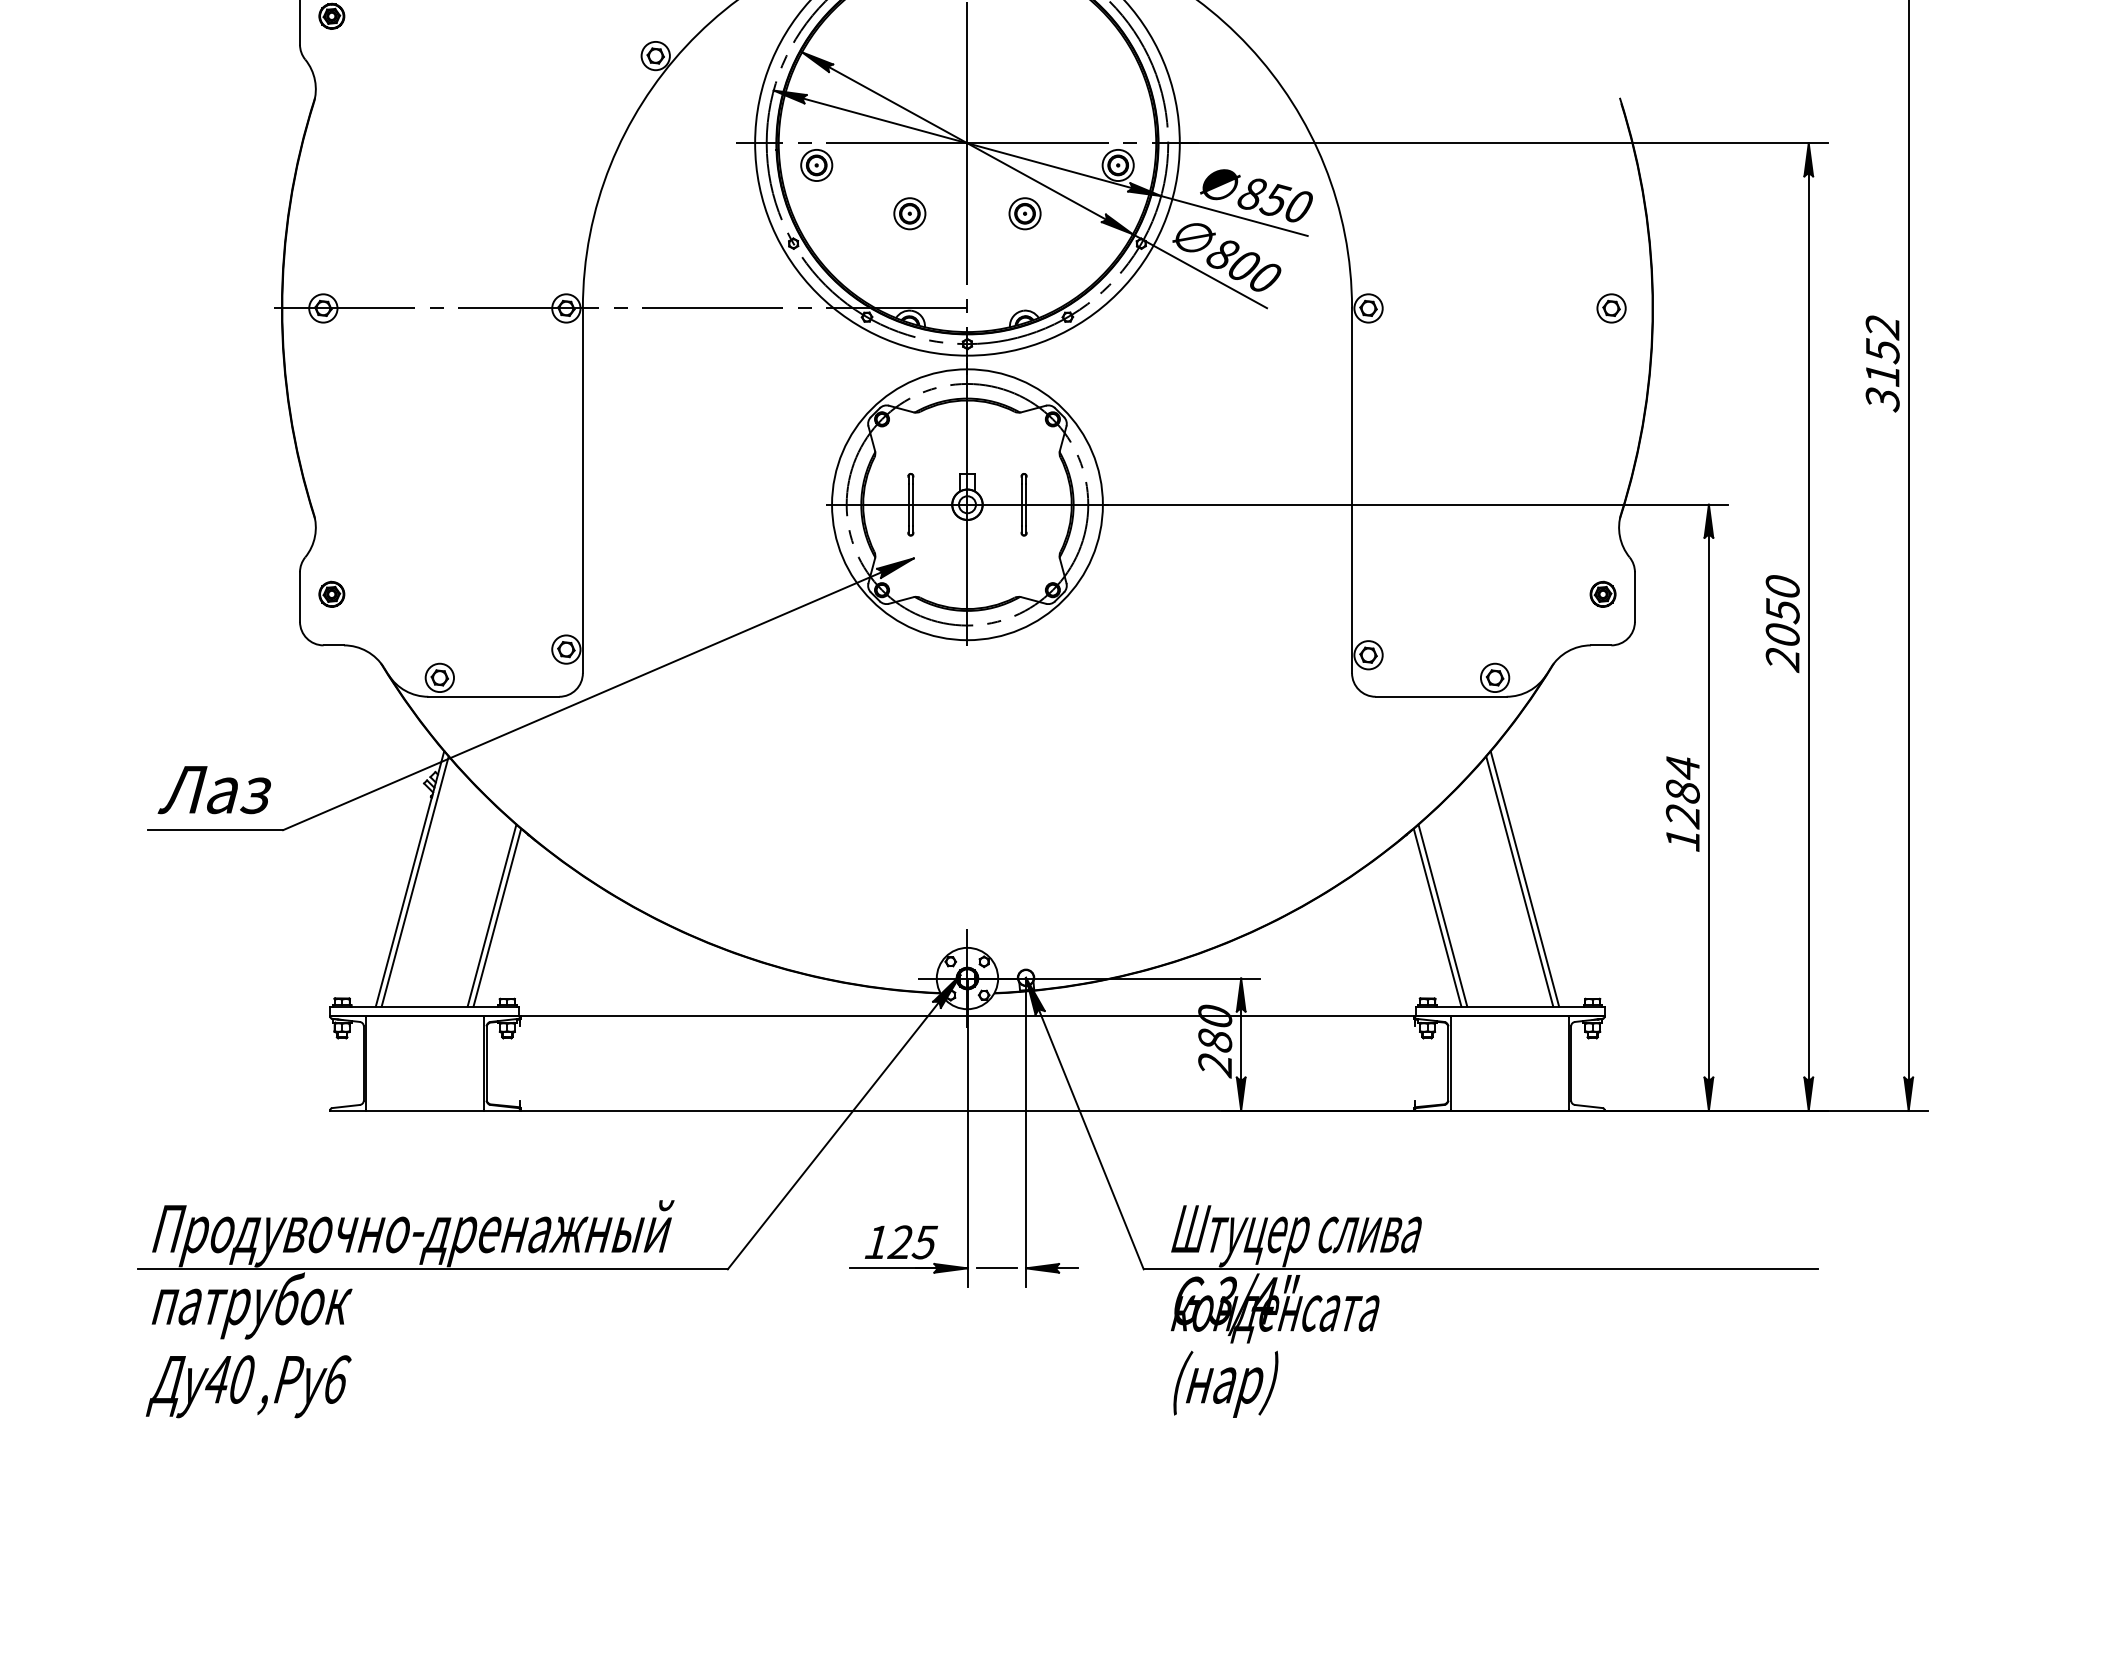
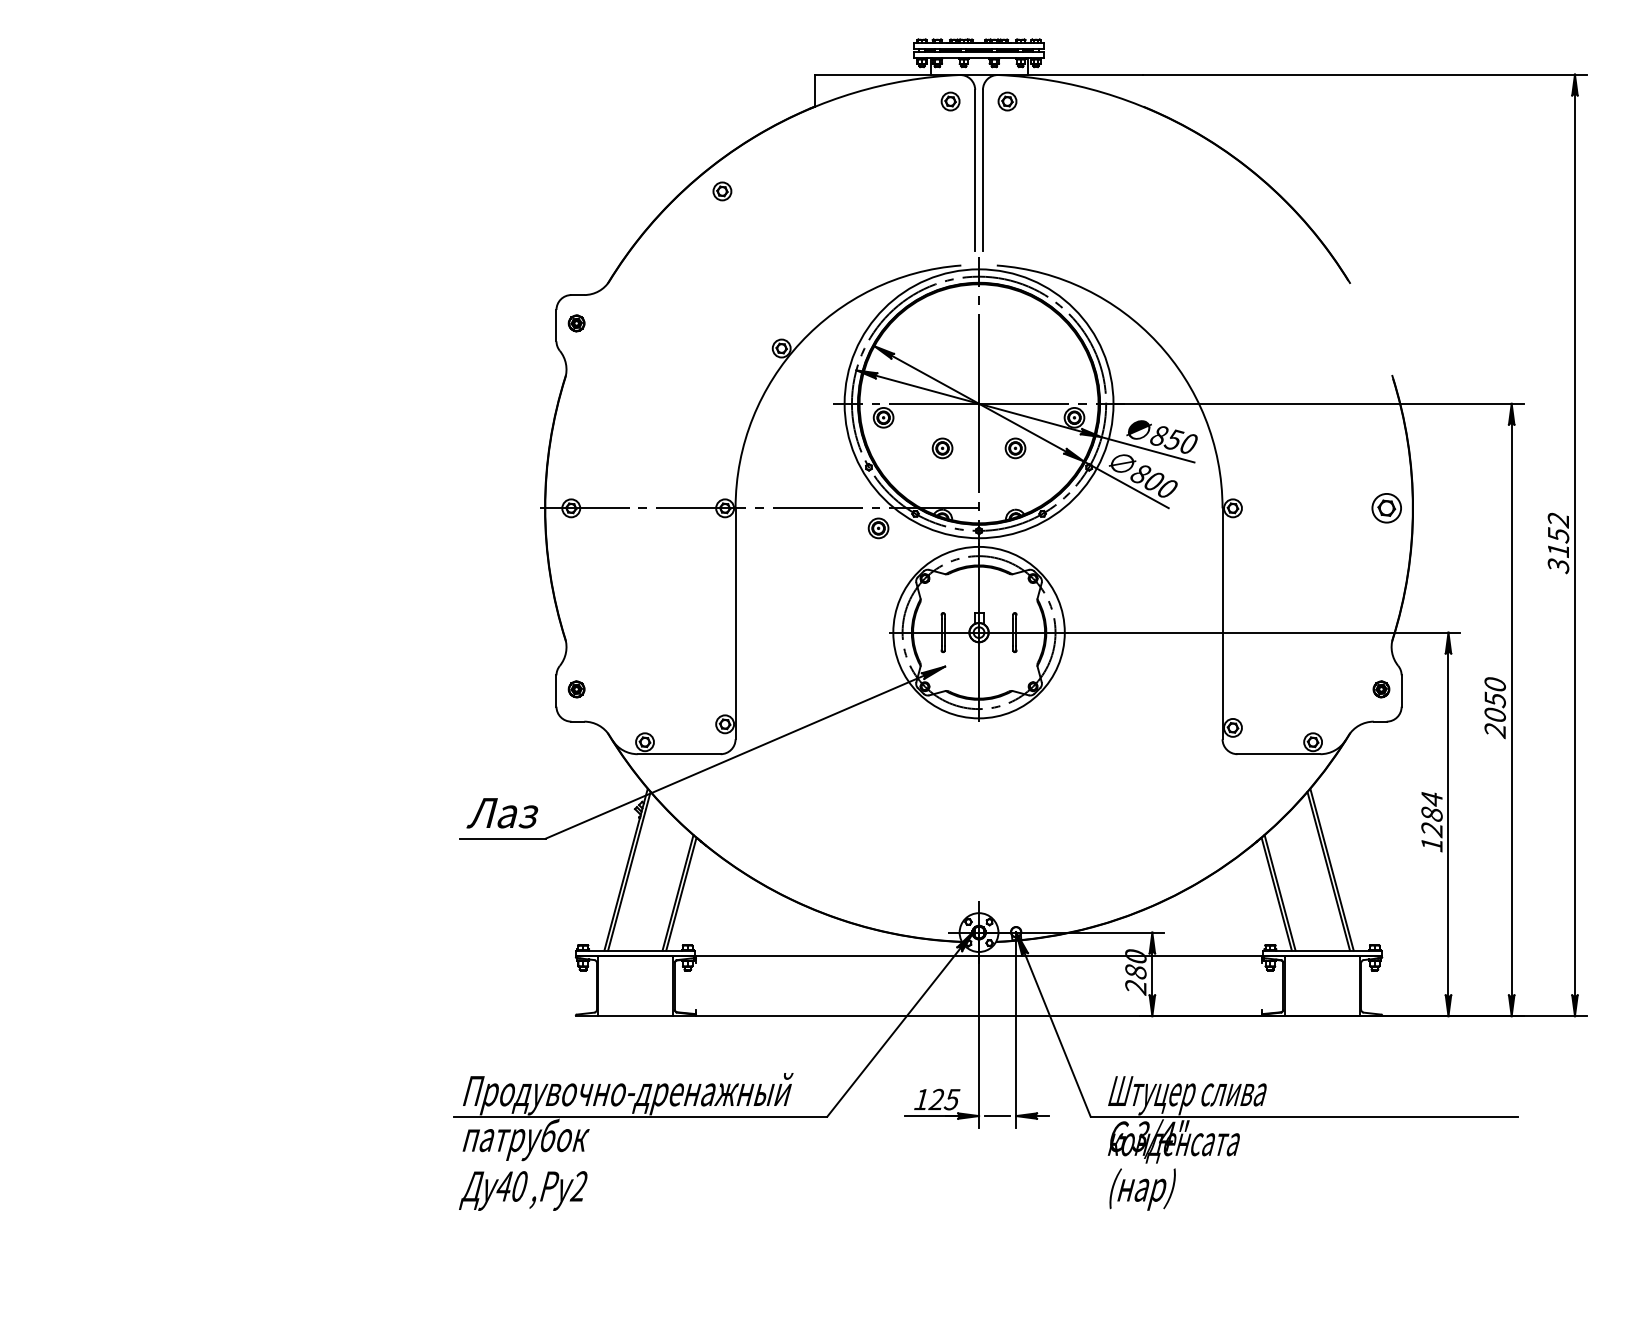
part: (1611, 308) -> (1386, 508), size x1.6
part: (808, 340) -> (878, 528), added
text: (334, 1379) -> (578, 1186), 6 -> 2

